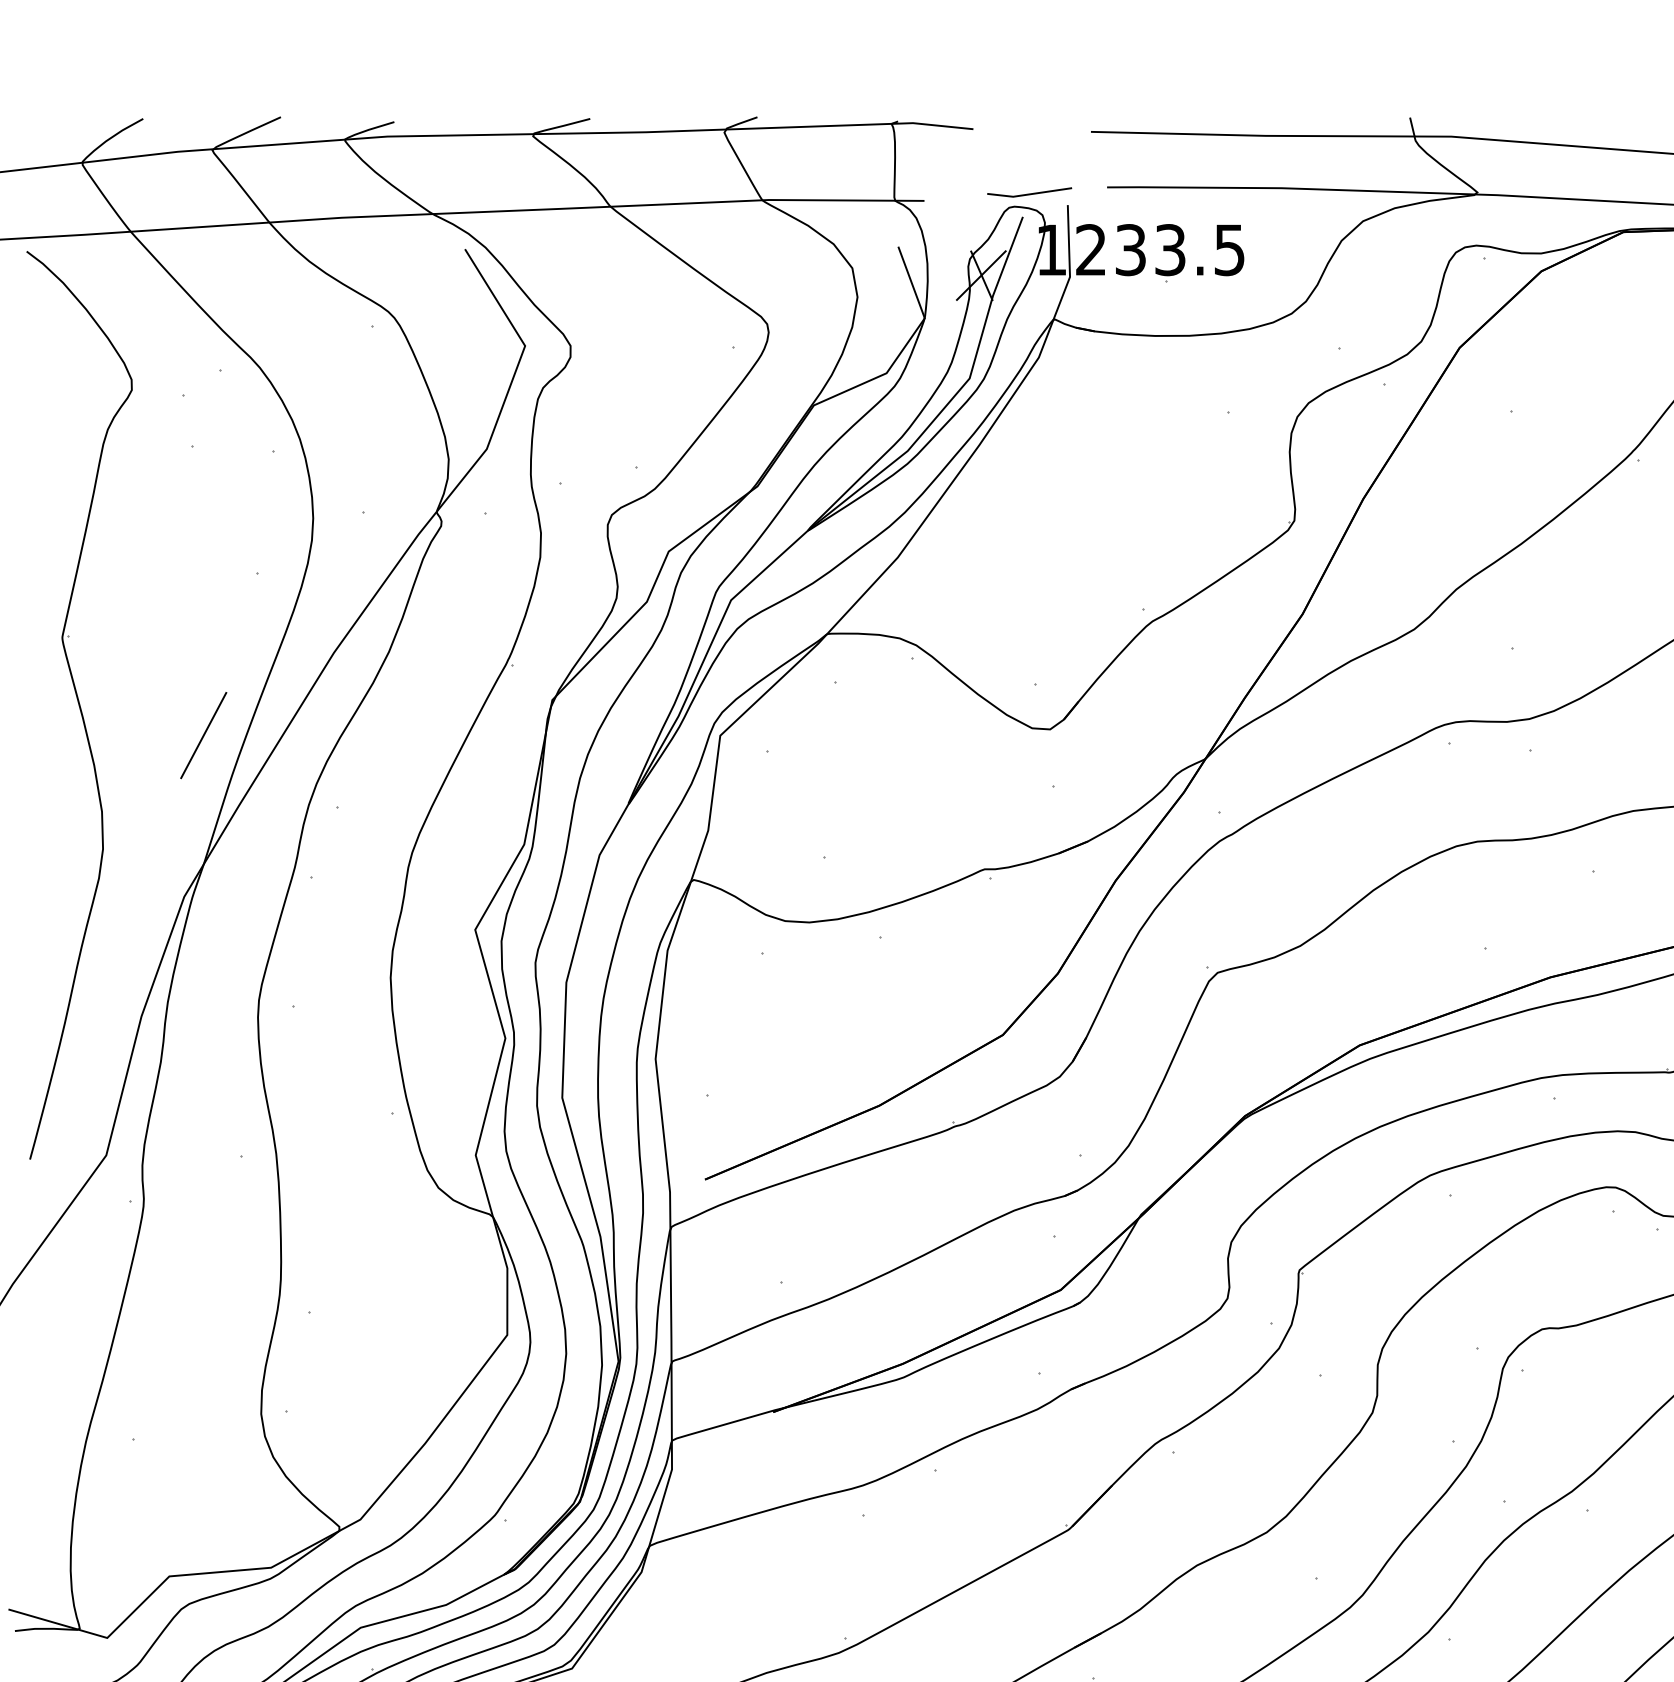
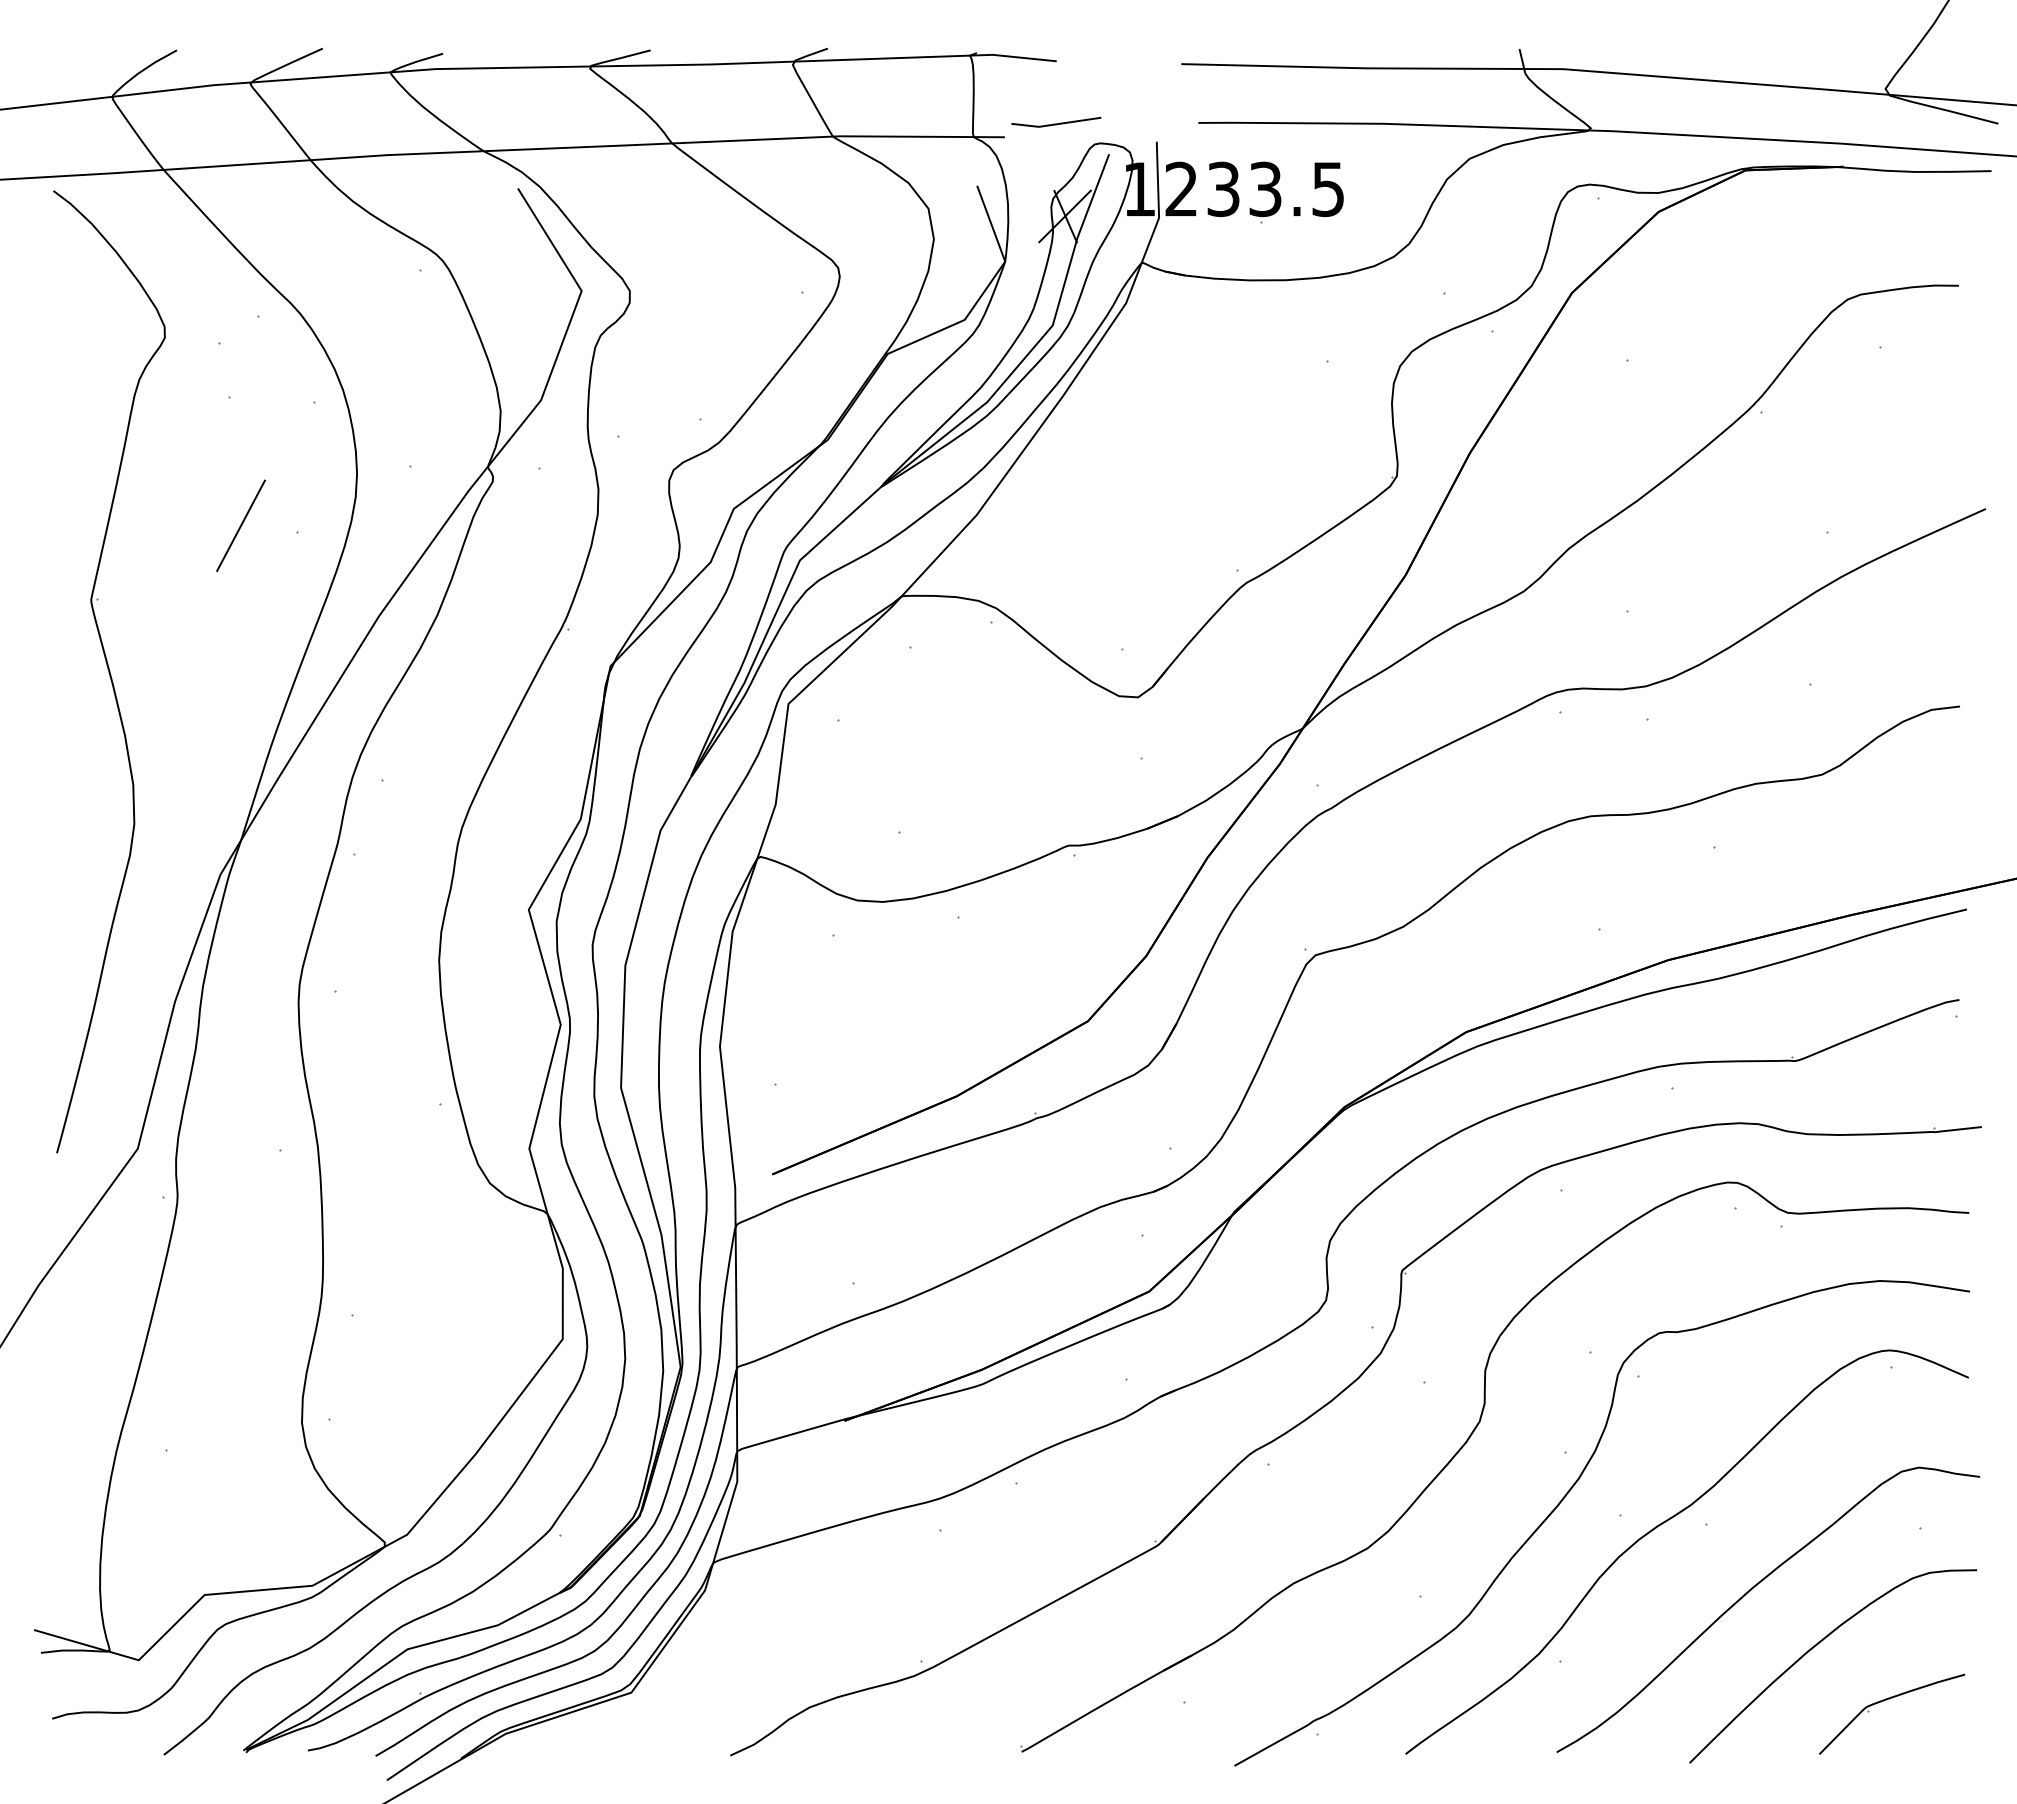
line: (1029, 193) -> (1056, 123), moved
line: (203, 735) -> (240, 525), moved

